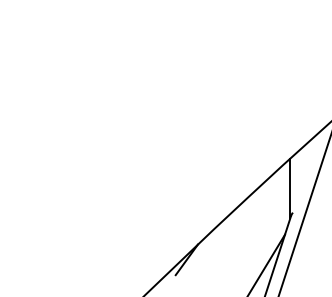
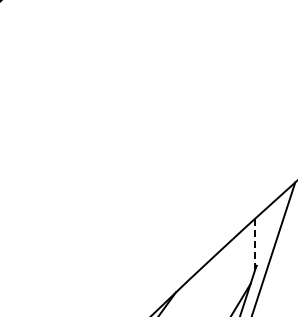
line: (290, 188) -> (255, 244), solid -> dashed

